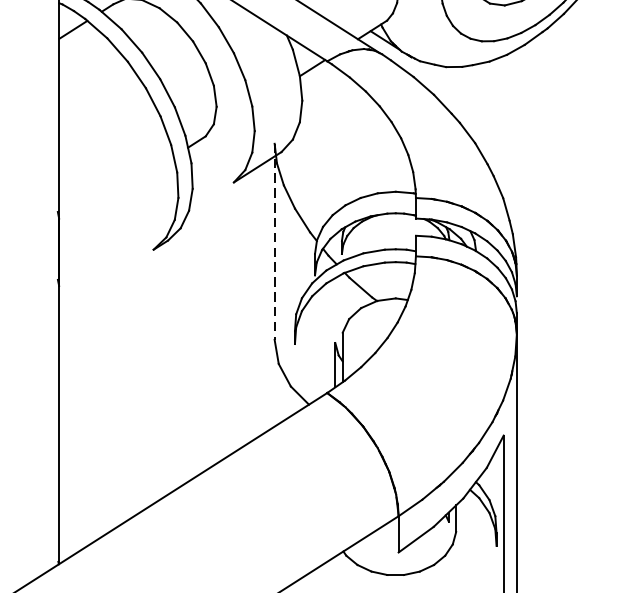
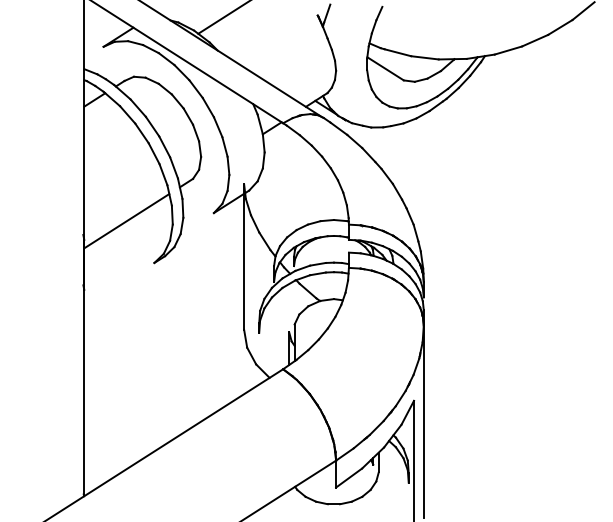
line: (116, 193) -> (126, 221), added
line: (275, 242) -> (244, 257), dashed -> solid

